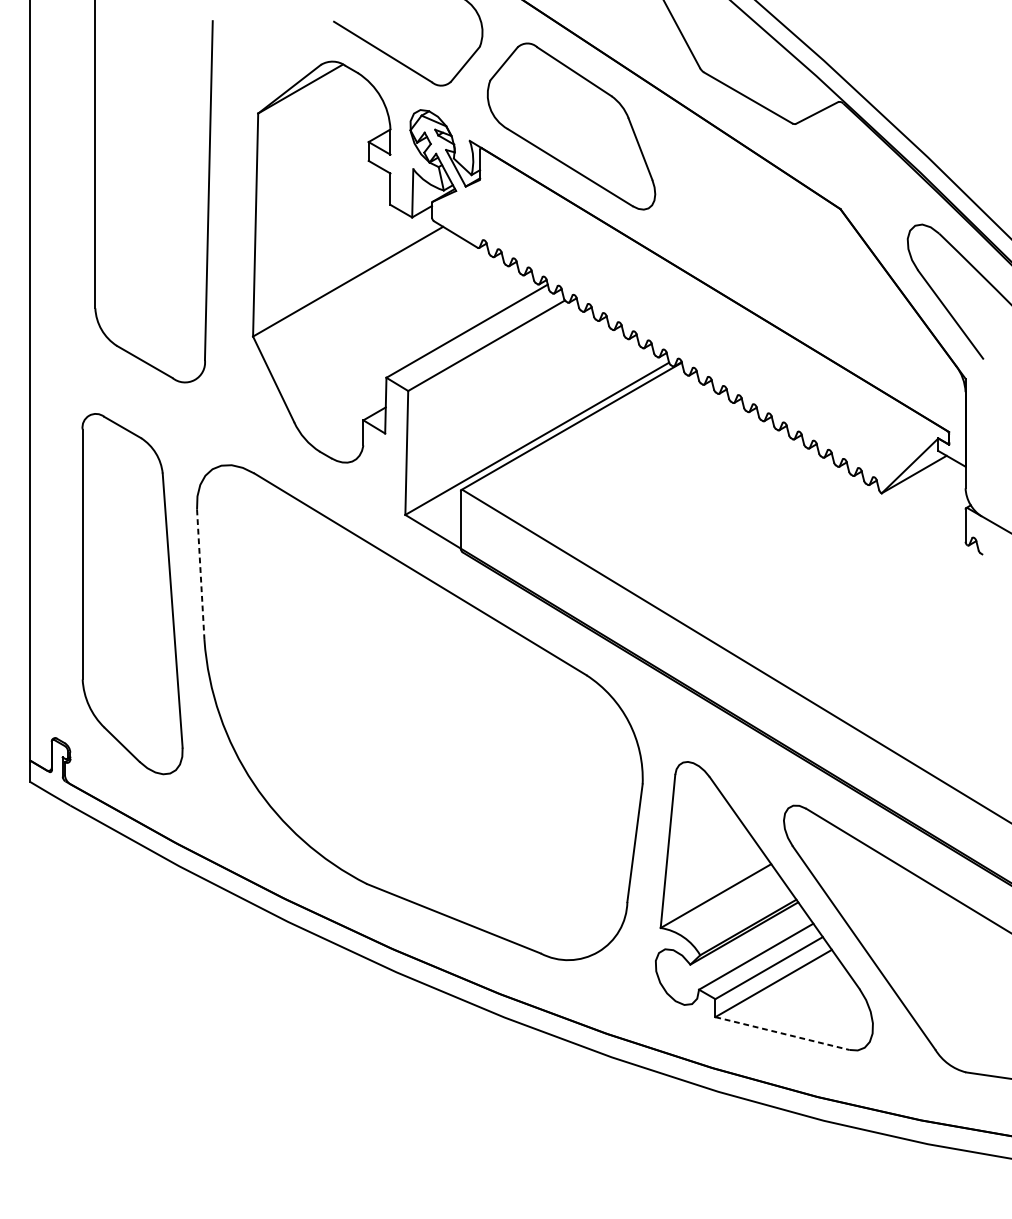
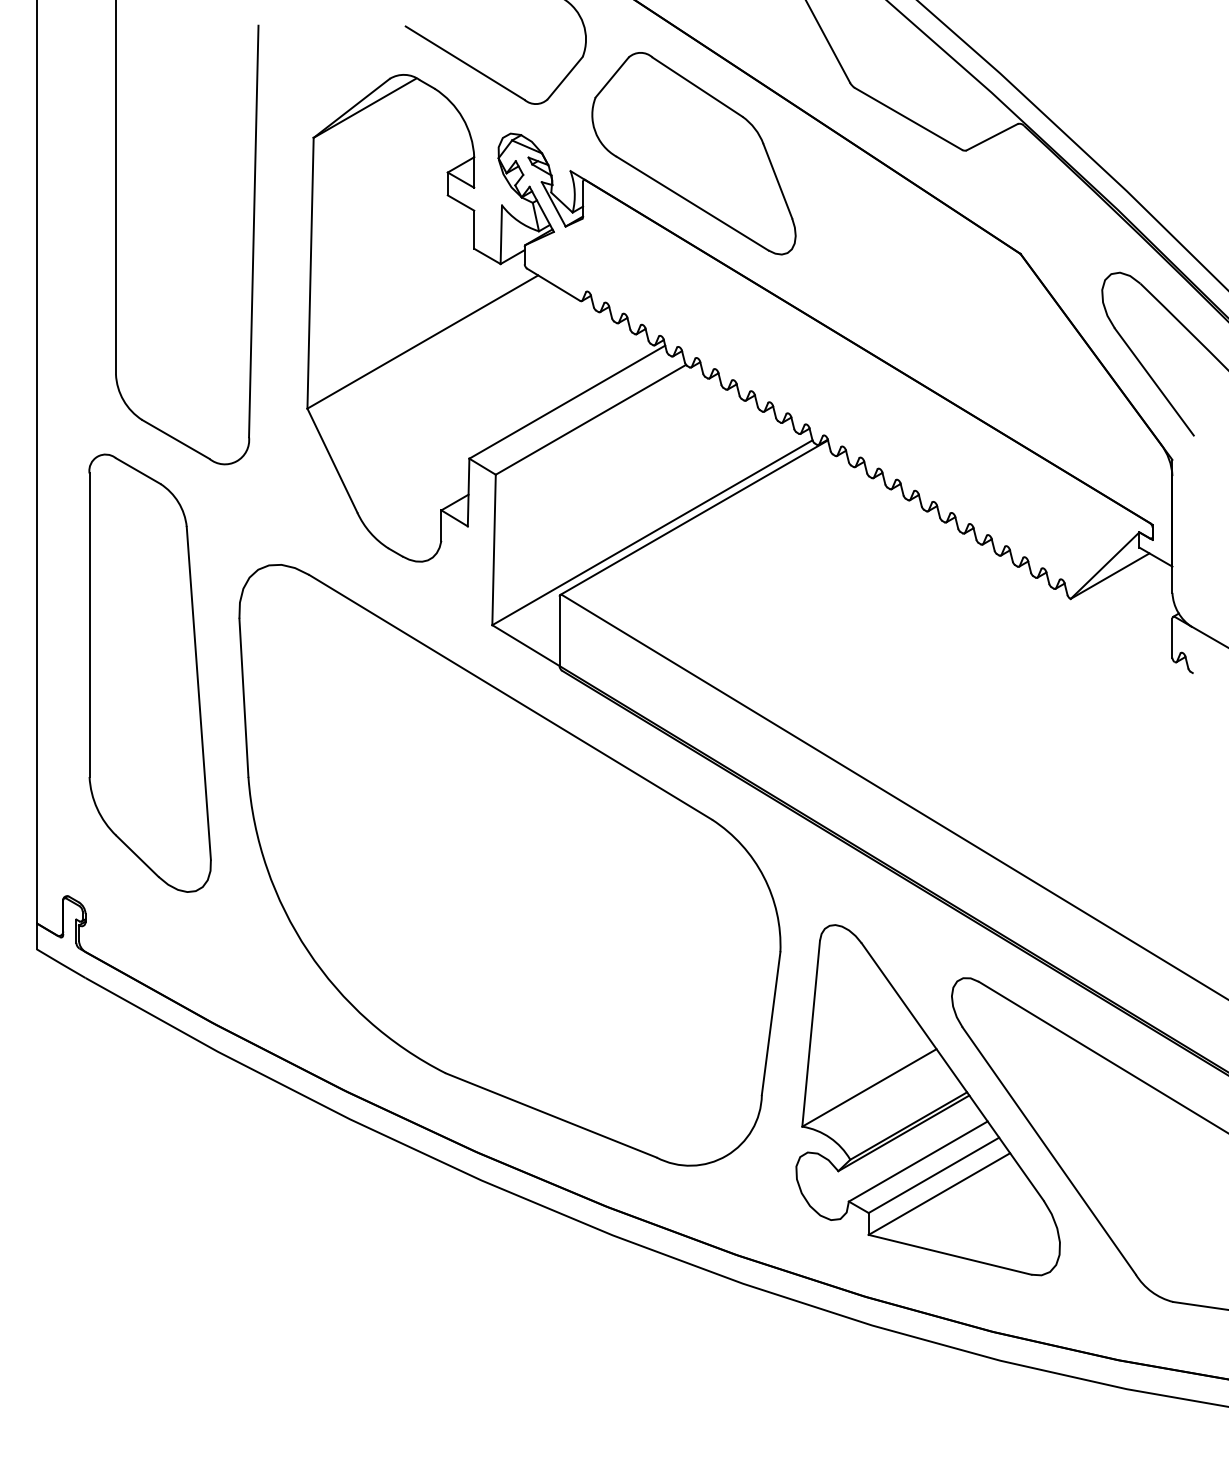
line: (200, 575) -> (243, 698), dashed -> solid
part: (132, 593) -> (149, 672), moved
line: (782, 1033) -> (950, 1254), dashed -> solid

